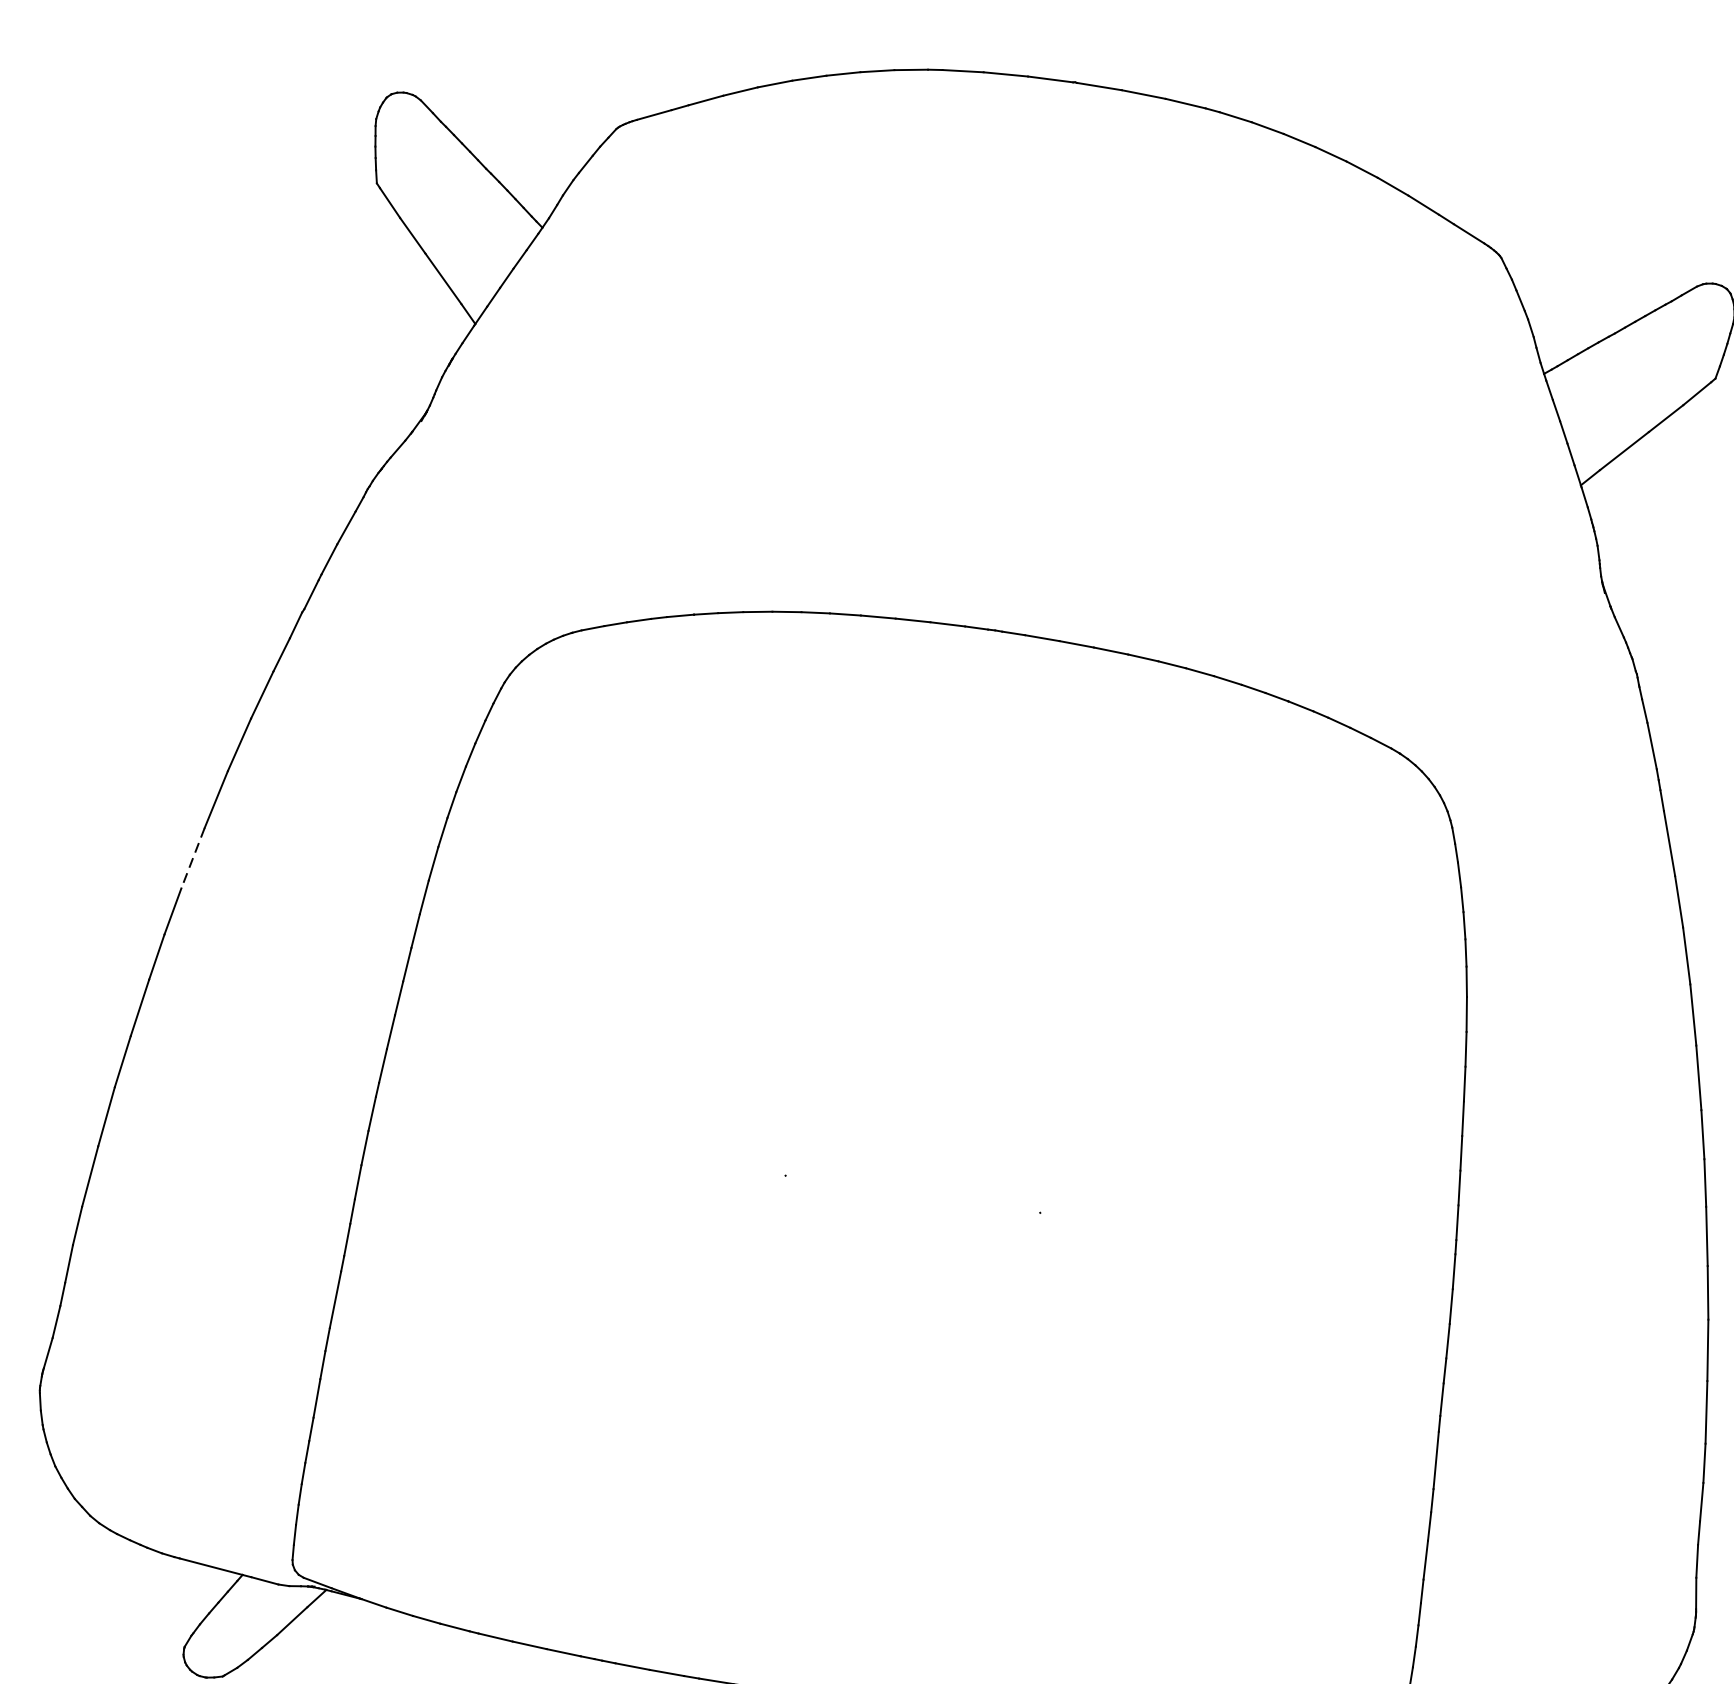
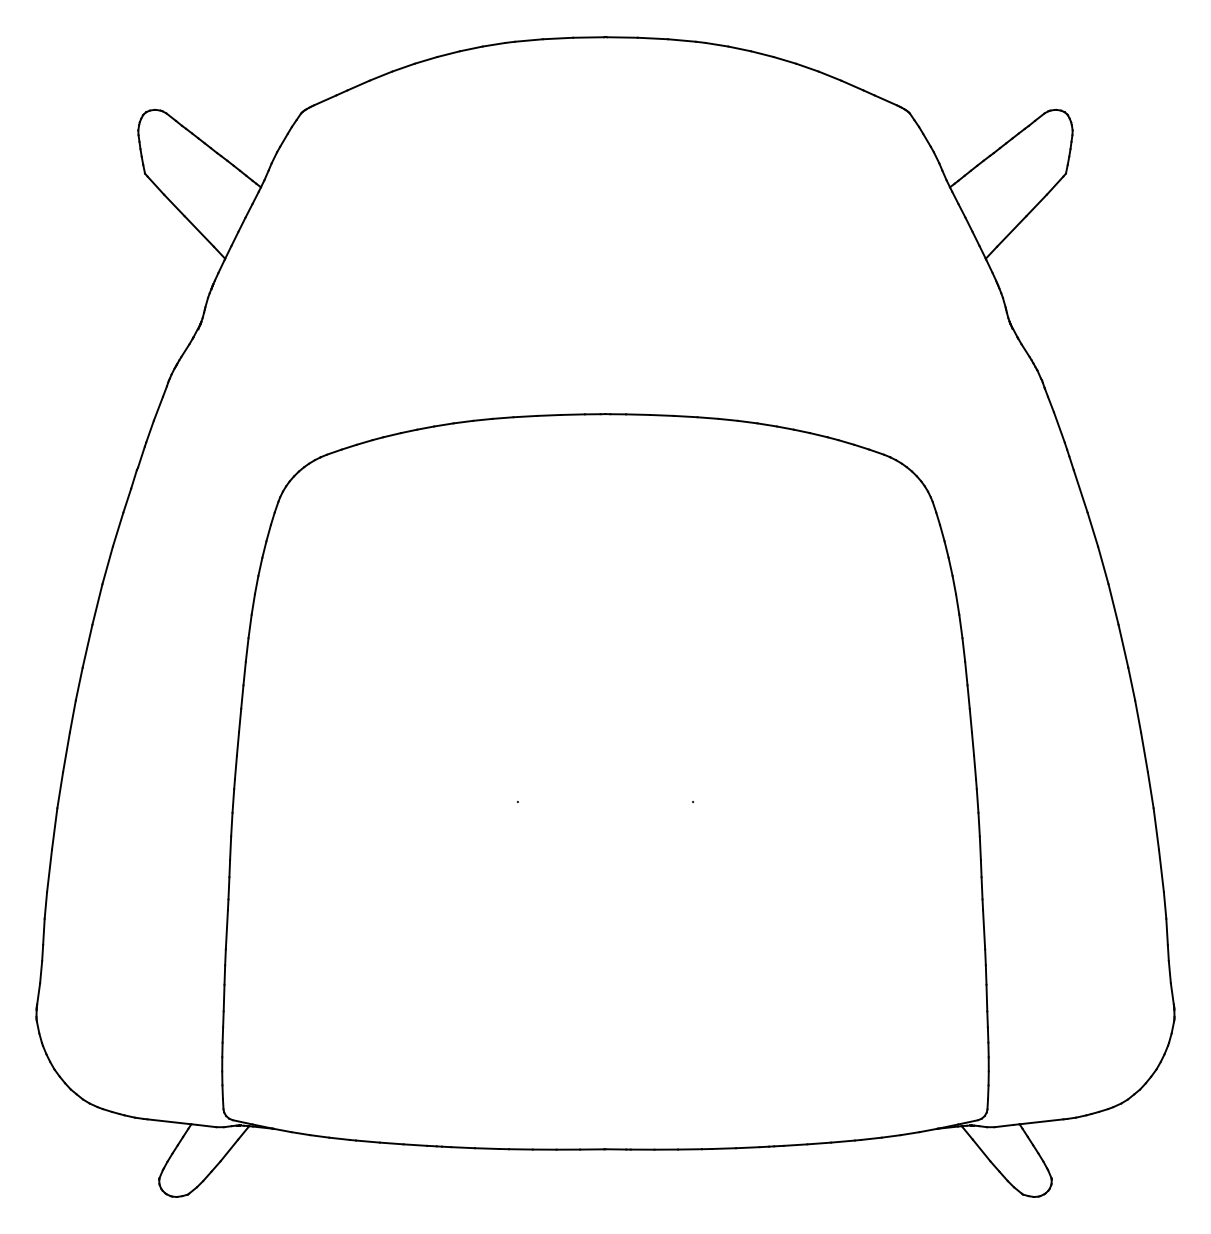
line: (192, 858) -> (87, 646), dashed -> solid

